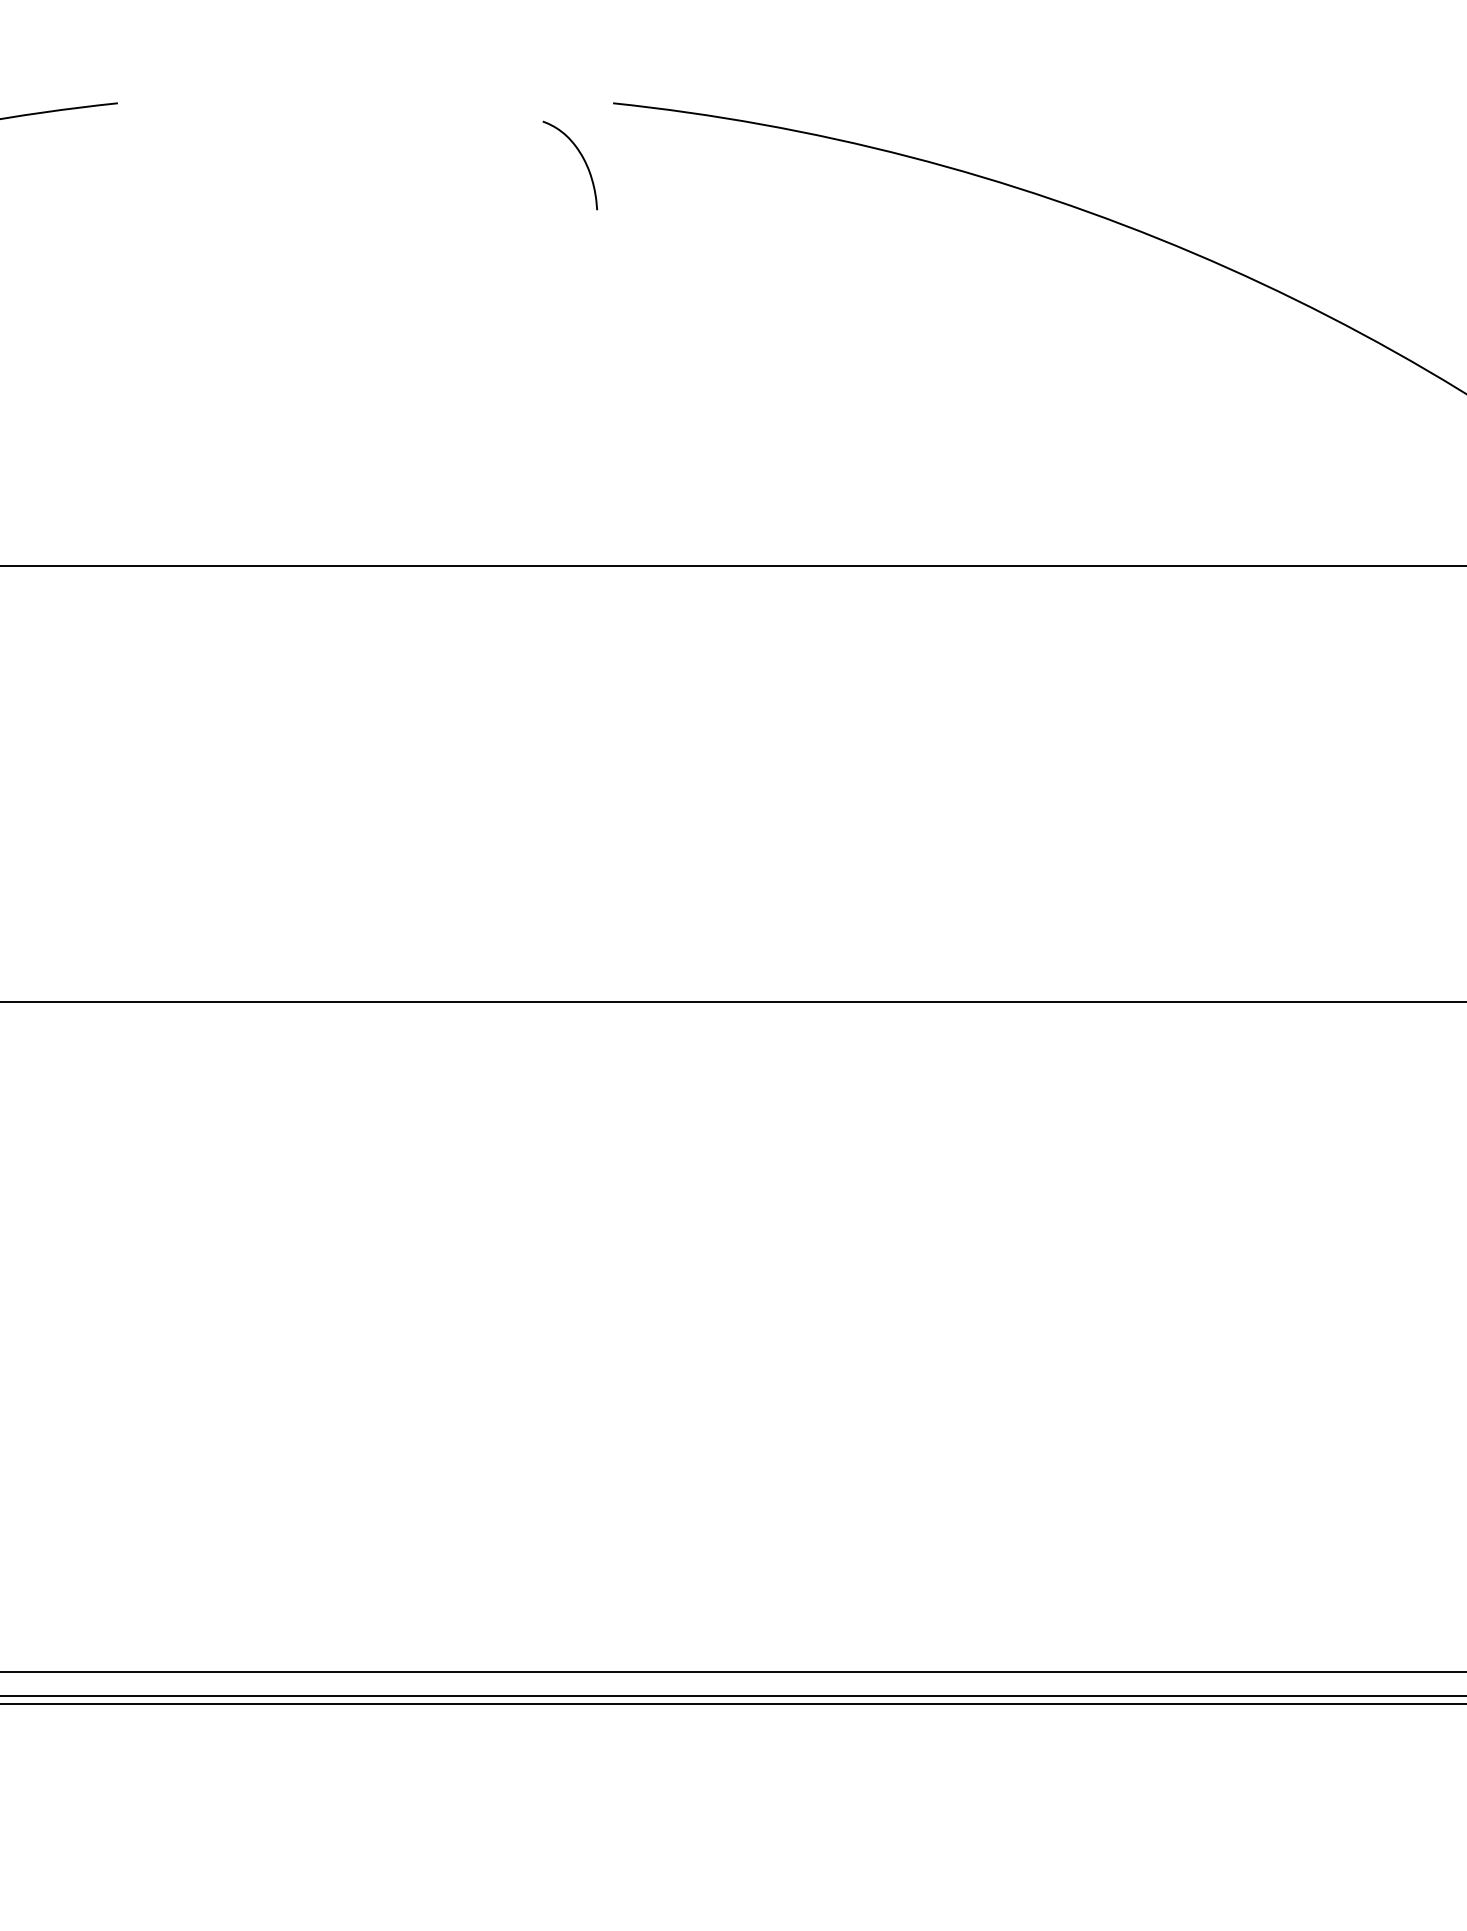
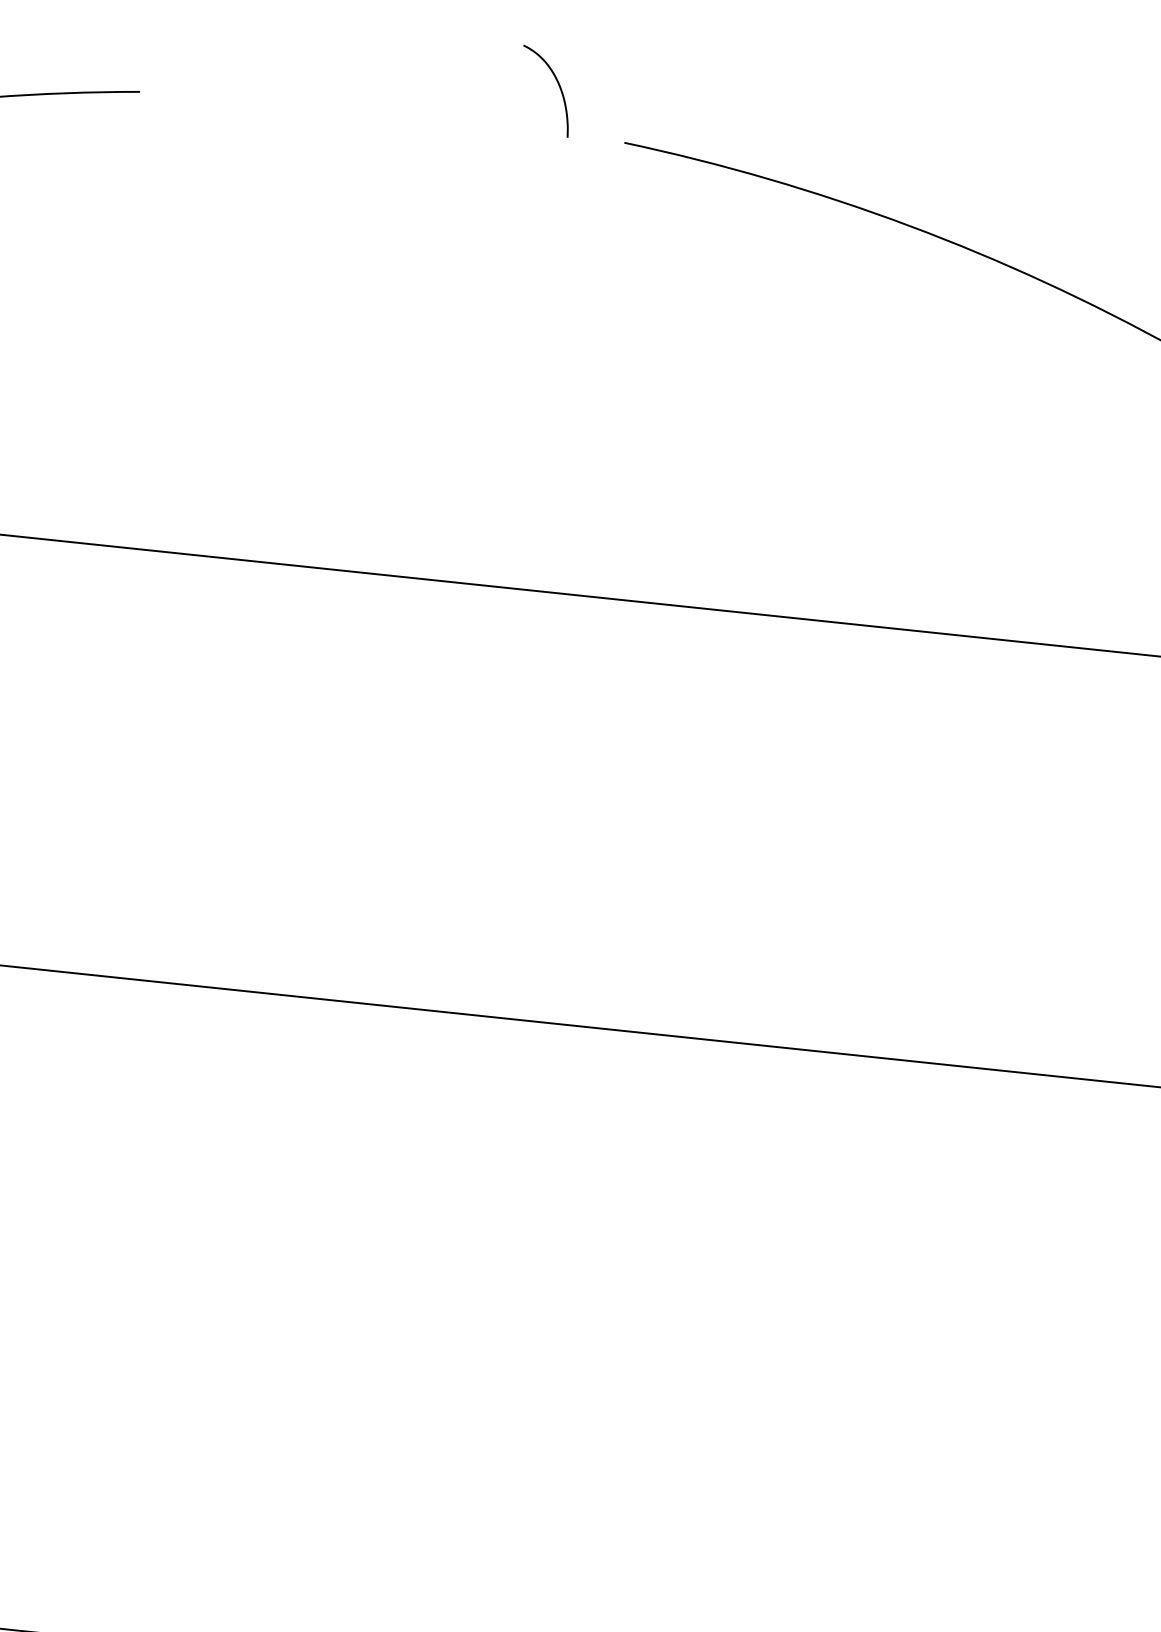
curve: (581, 157) -> (557, 84), moved

